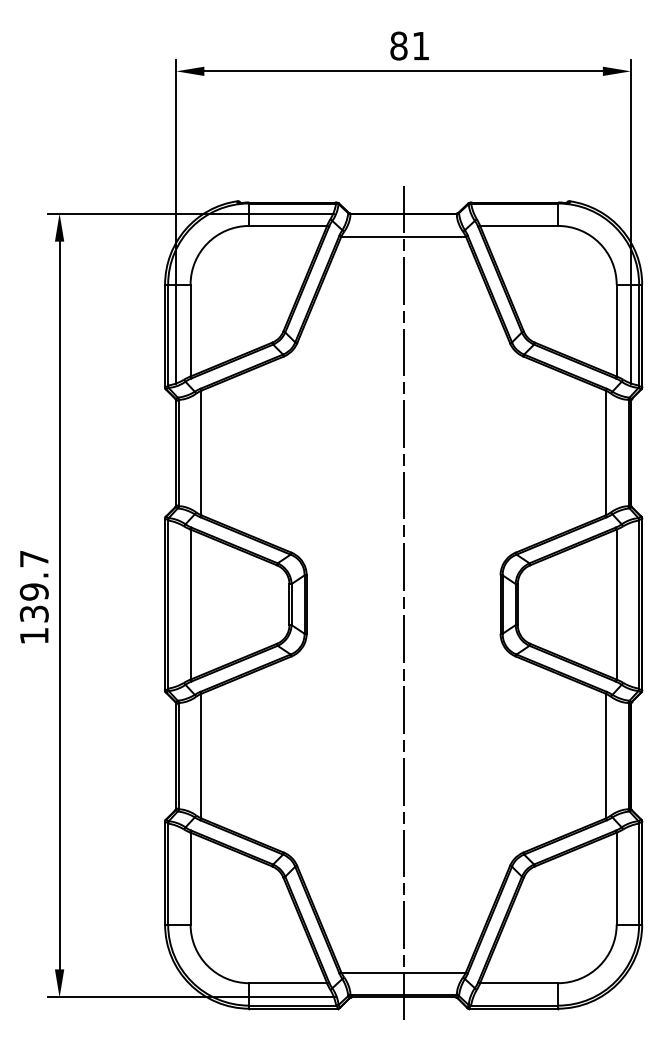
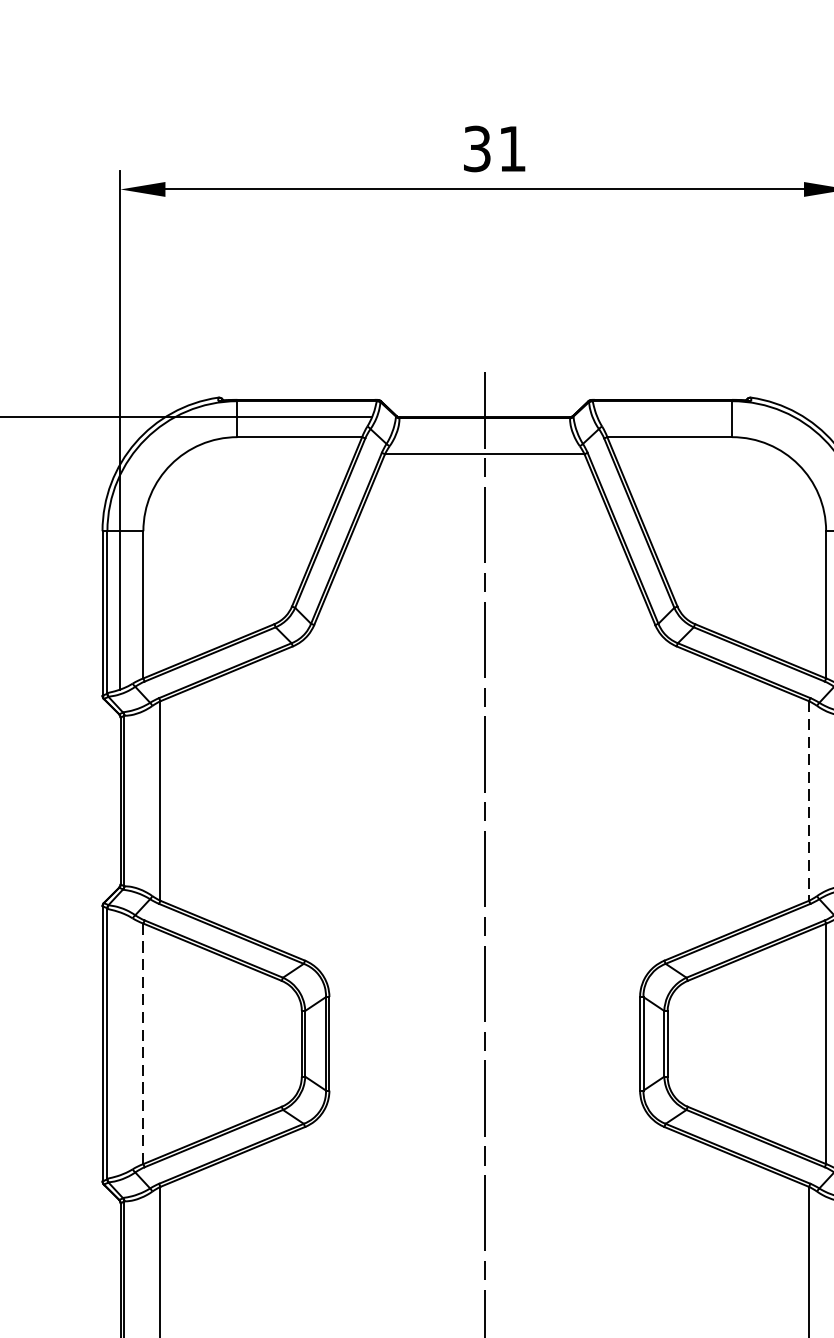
text: (398, 45) -> (476, 148), 81 -> 31
line: (606, 453) -> (809, 801), solid -> dashed
line: (190, 604) -> (143, 1043), solid -> dashed

